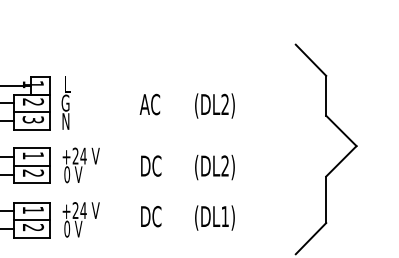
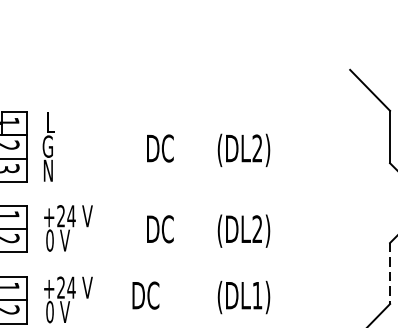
text: (150, 104) -> (159, 148), AC -> DC
line: (326, 200) -> (390, 274), solid -> dashed
text: (151, 216) -> (146, 295), moved

